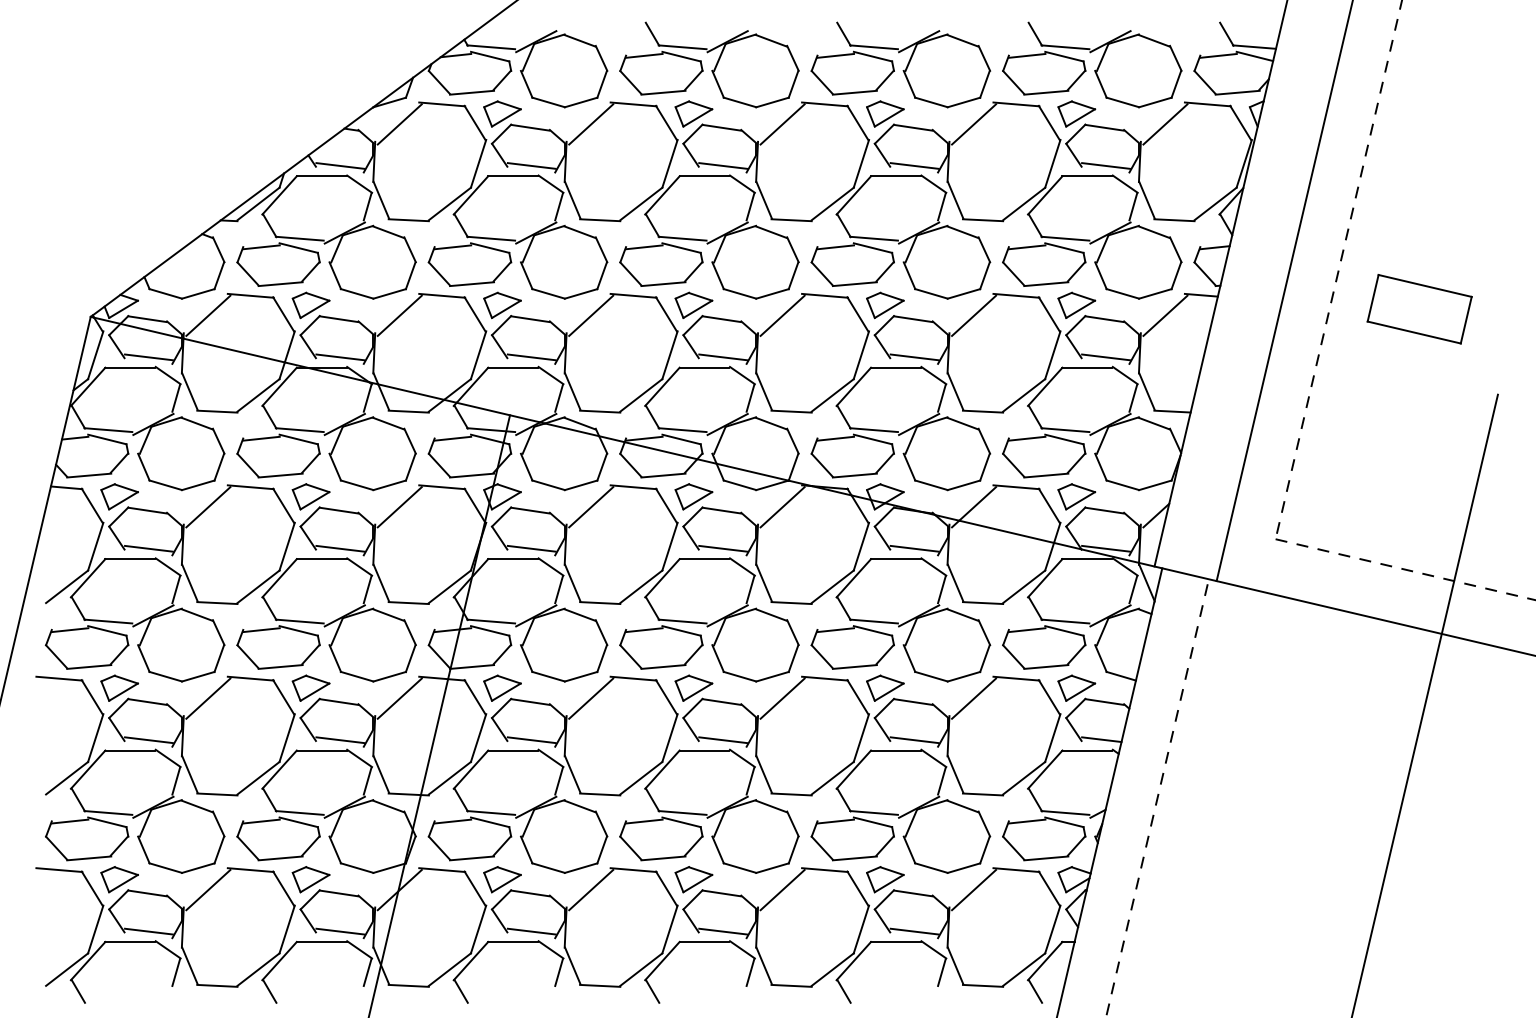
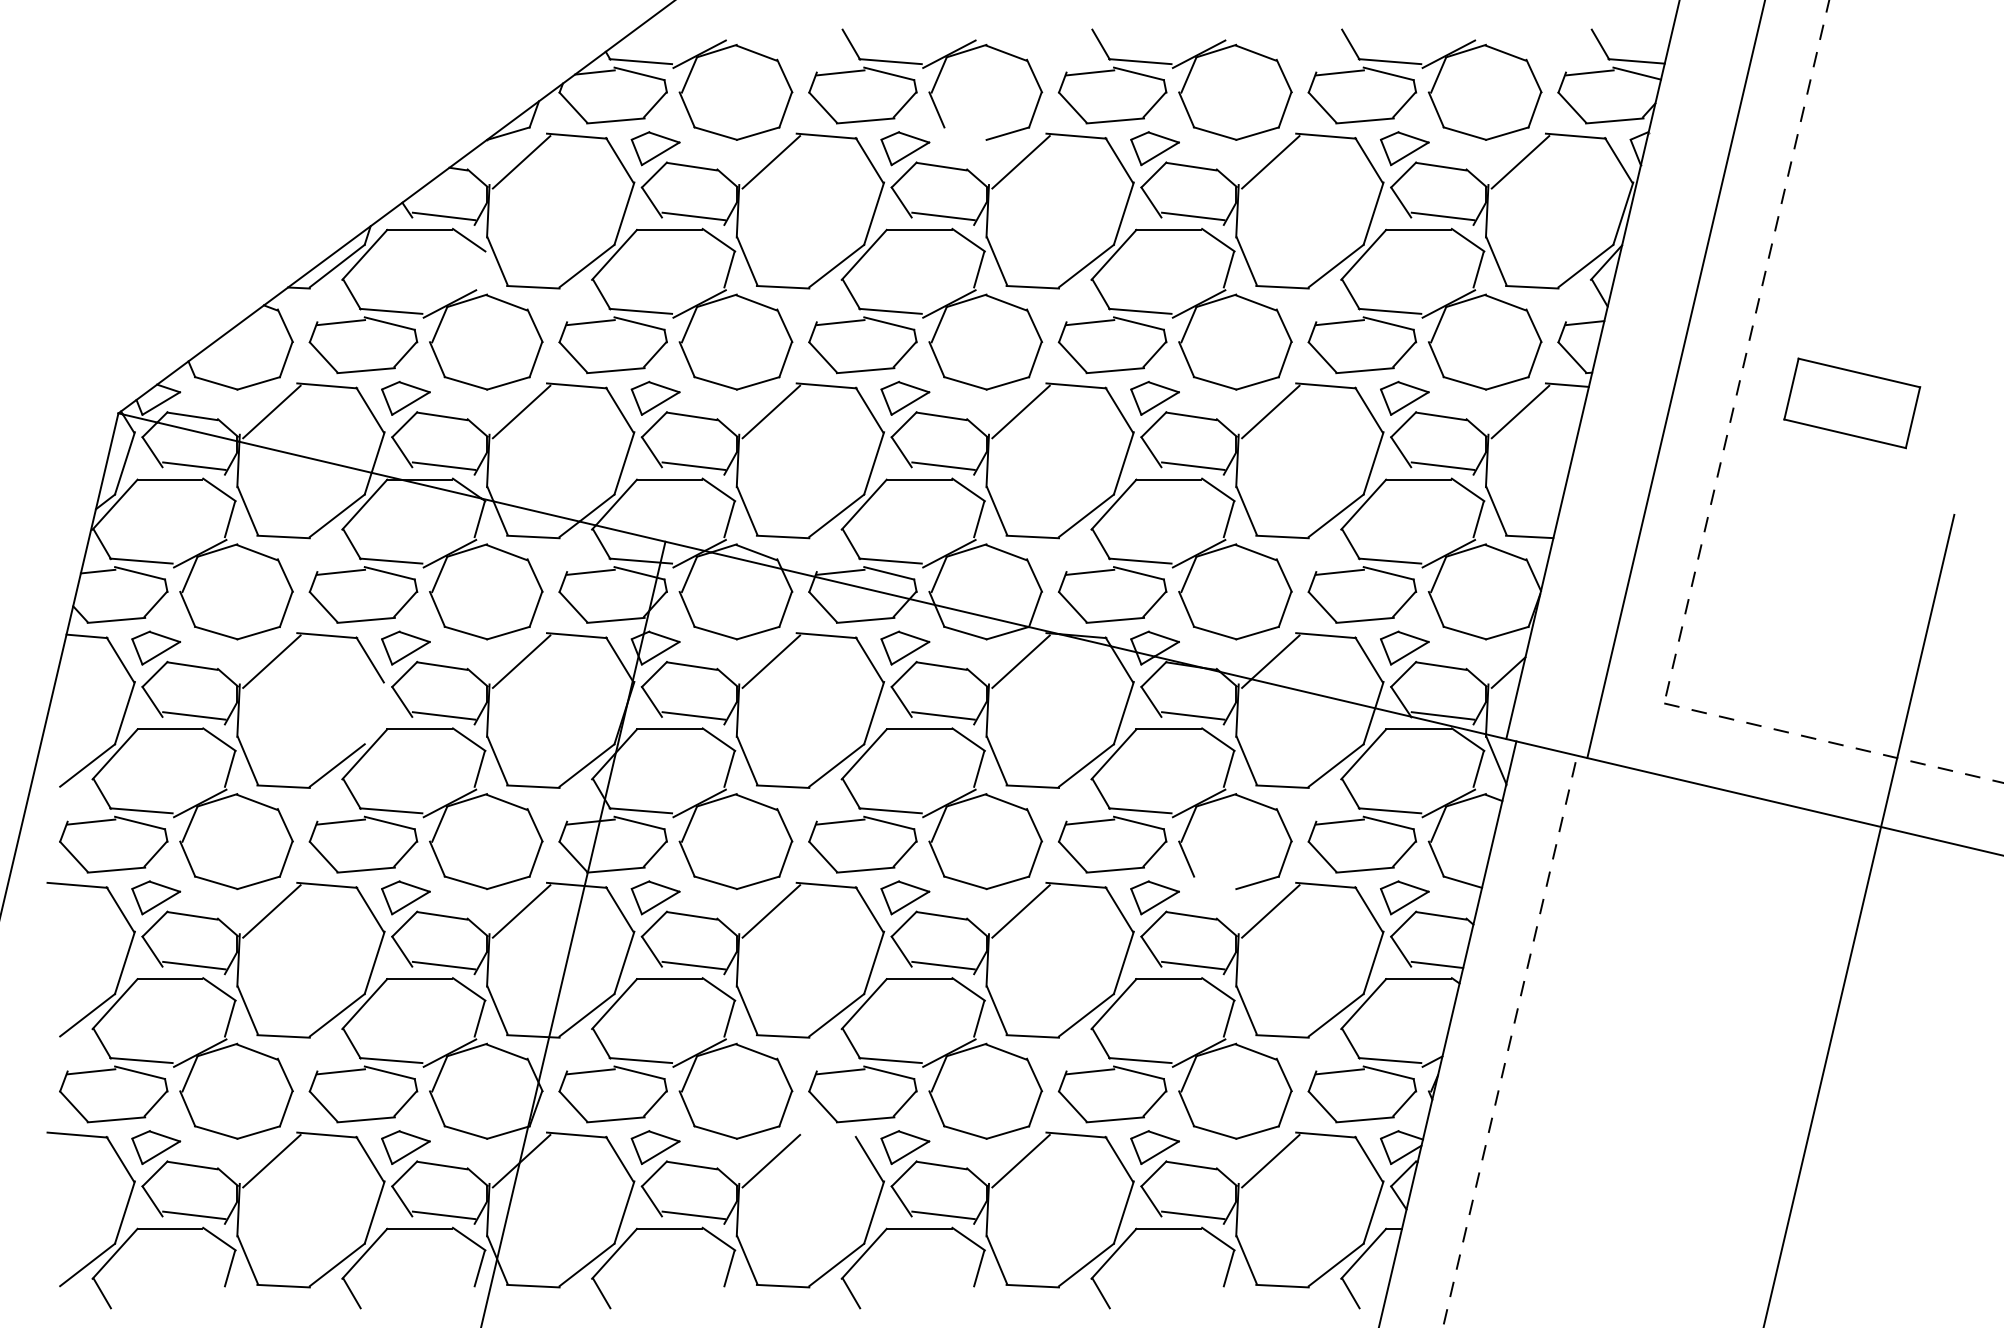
line: (740, 102) -> (965, 133), removed
line: (367, 206) -> (479, 269), removed
line: (287, 546) -> (374, 712), removed
line: (930, 676) -> (1214, 882), removed
line: (633, 869) -> (826, 1134), removed

